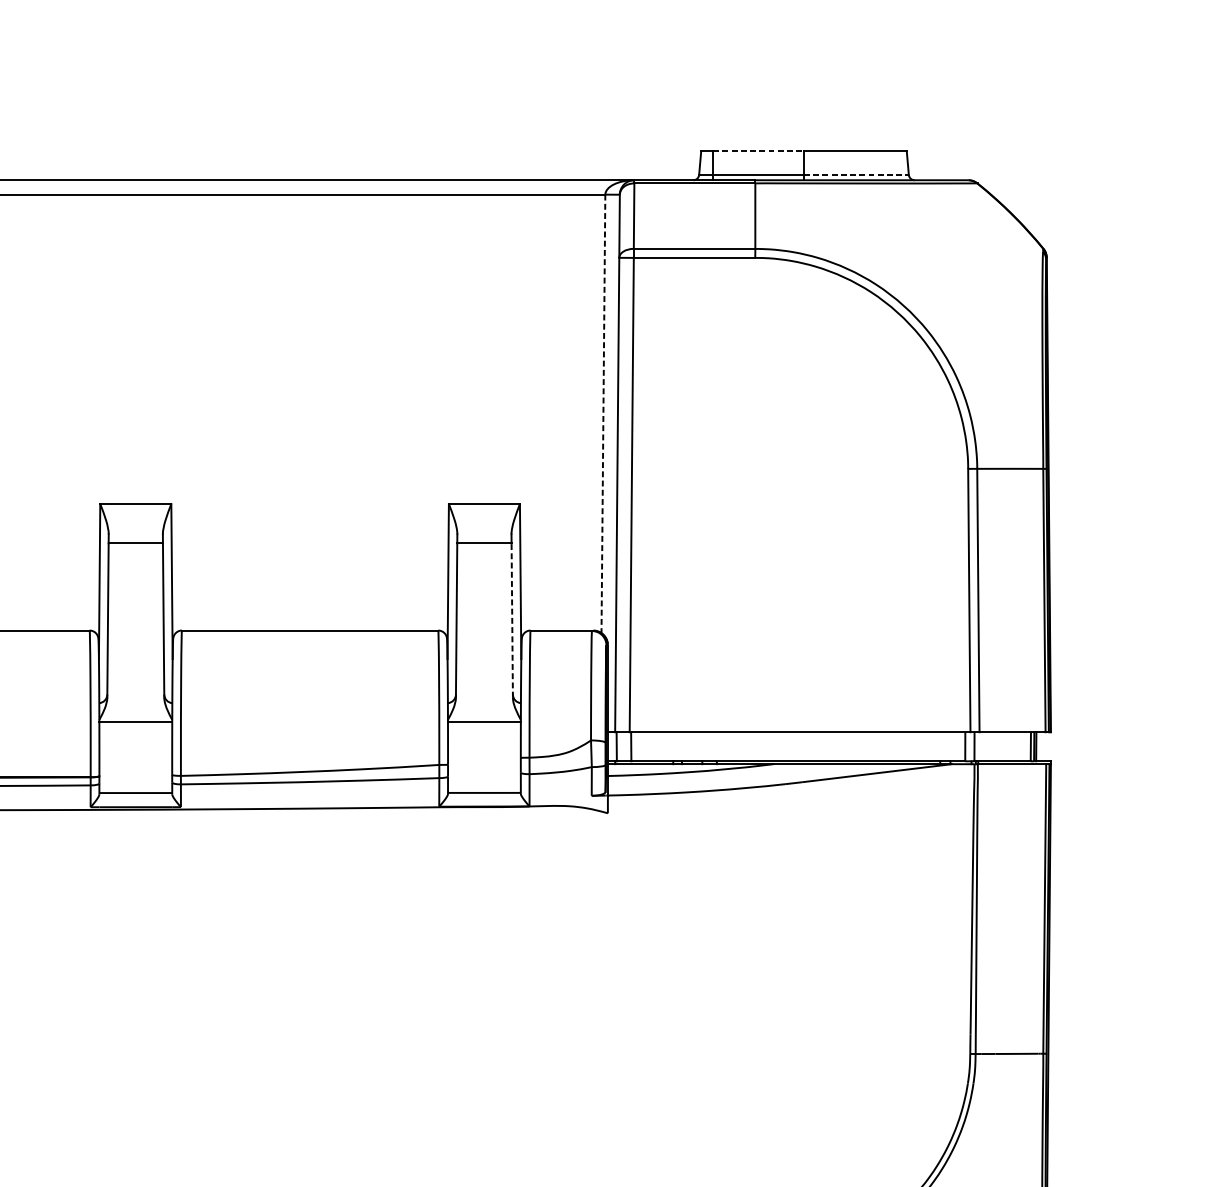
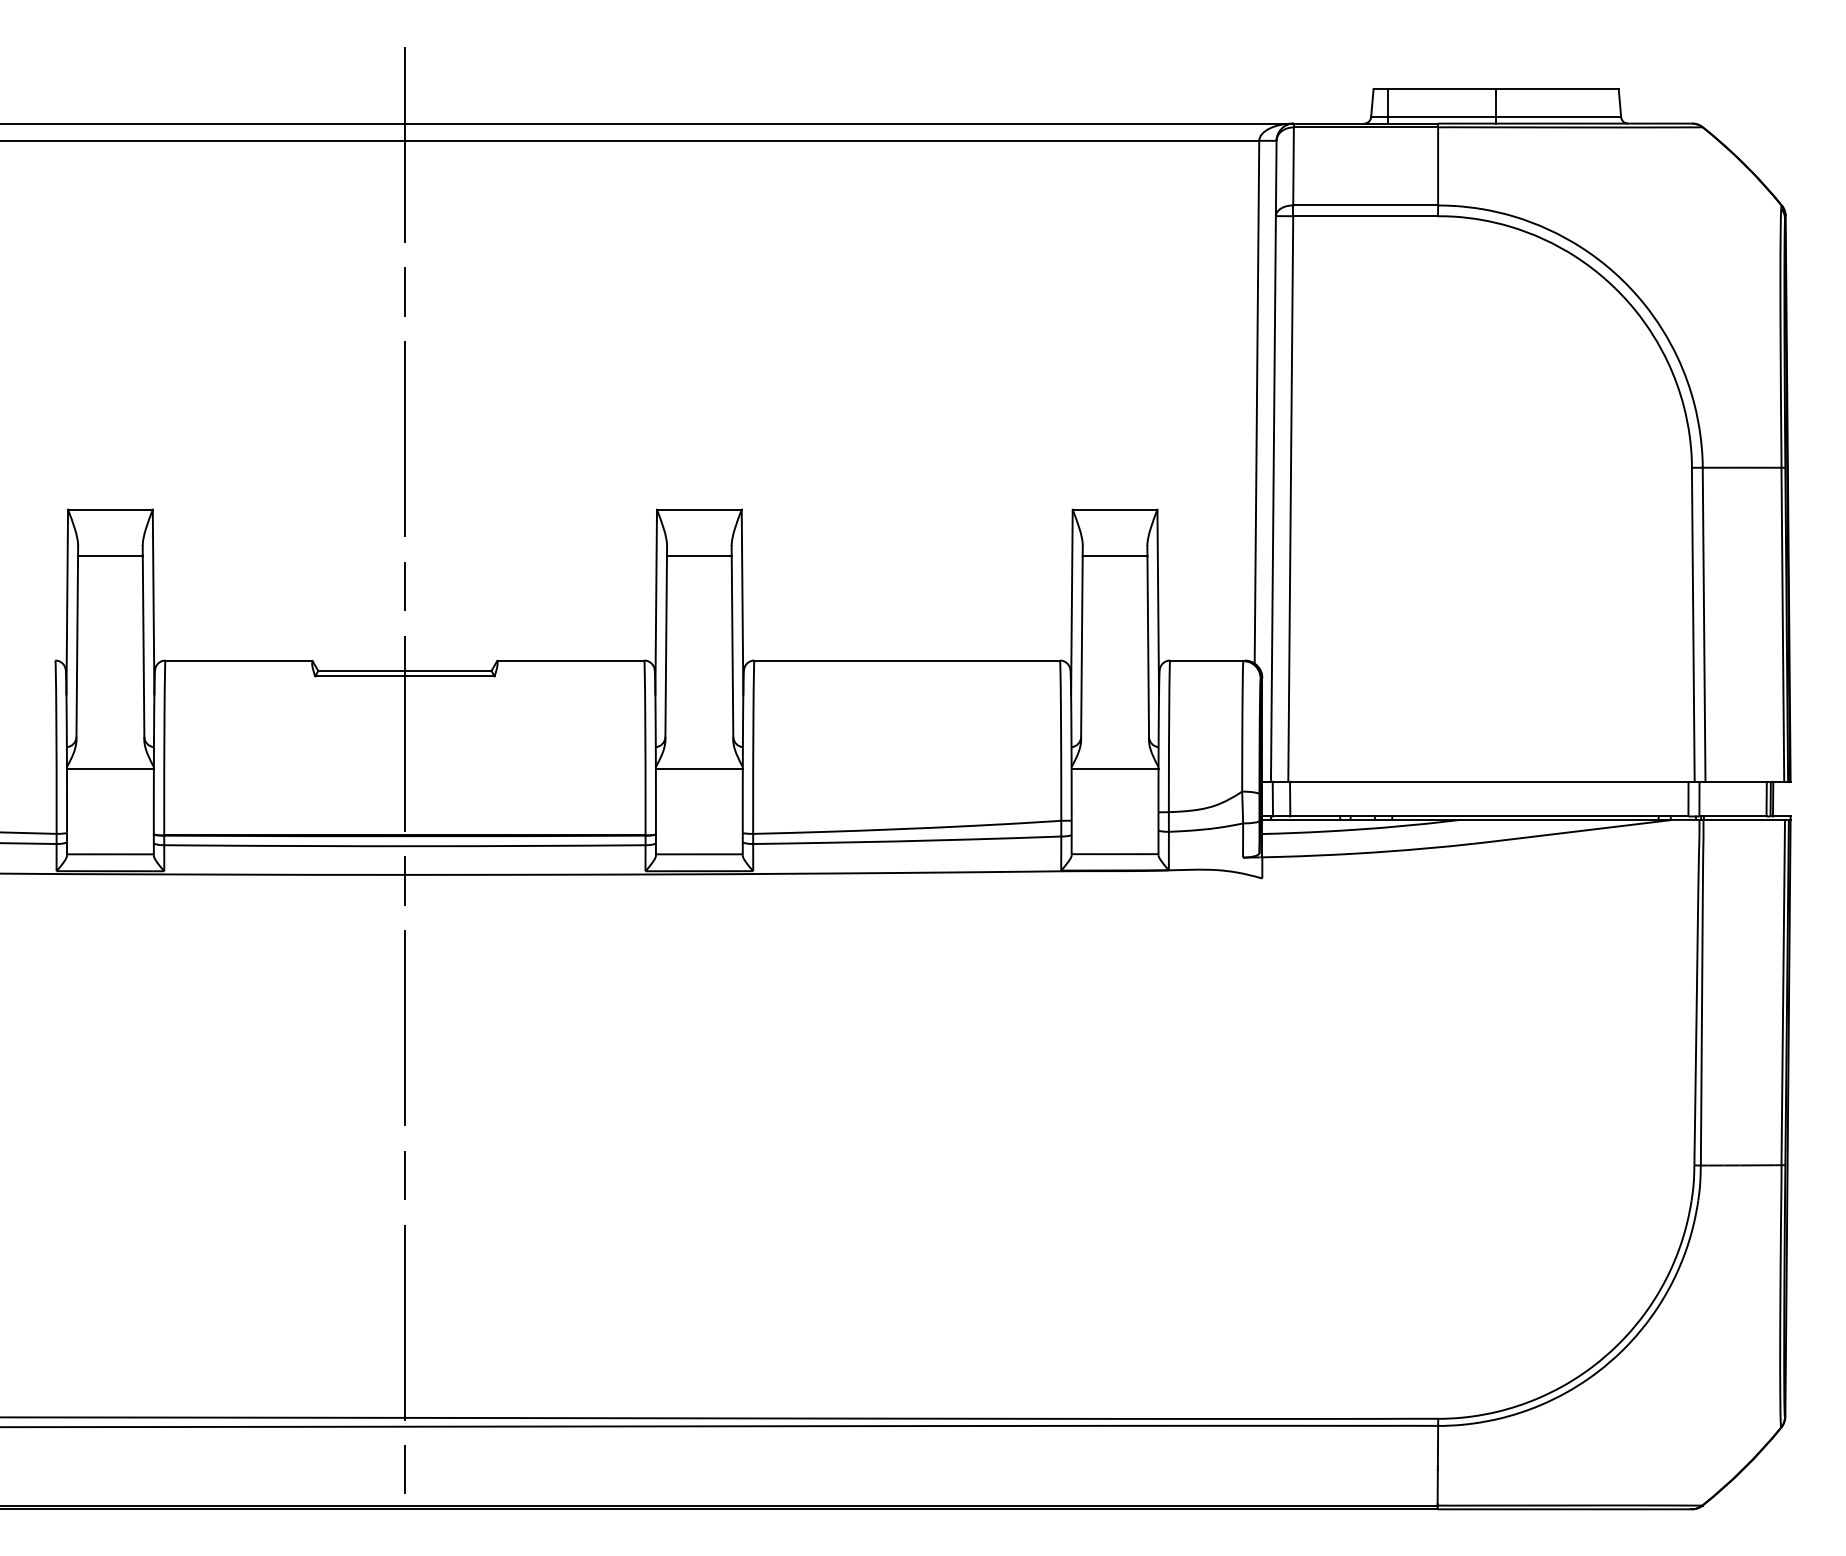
line: (759, 150) -> (1442, 88), dashed -> solid
line: (856, 175) -> (1558, 117), dashed -> solid
line: (603, 414) -> (1256, 402), dashed -> solid
line: (512, 619) -> (1148, 647), dashed -> solid

